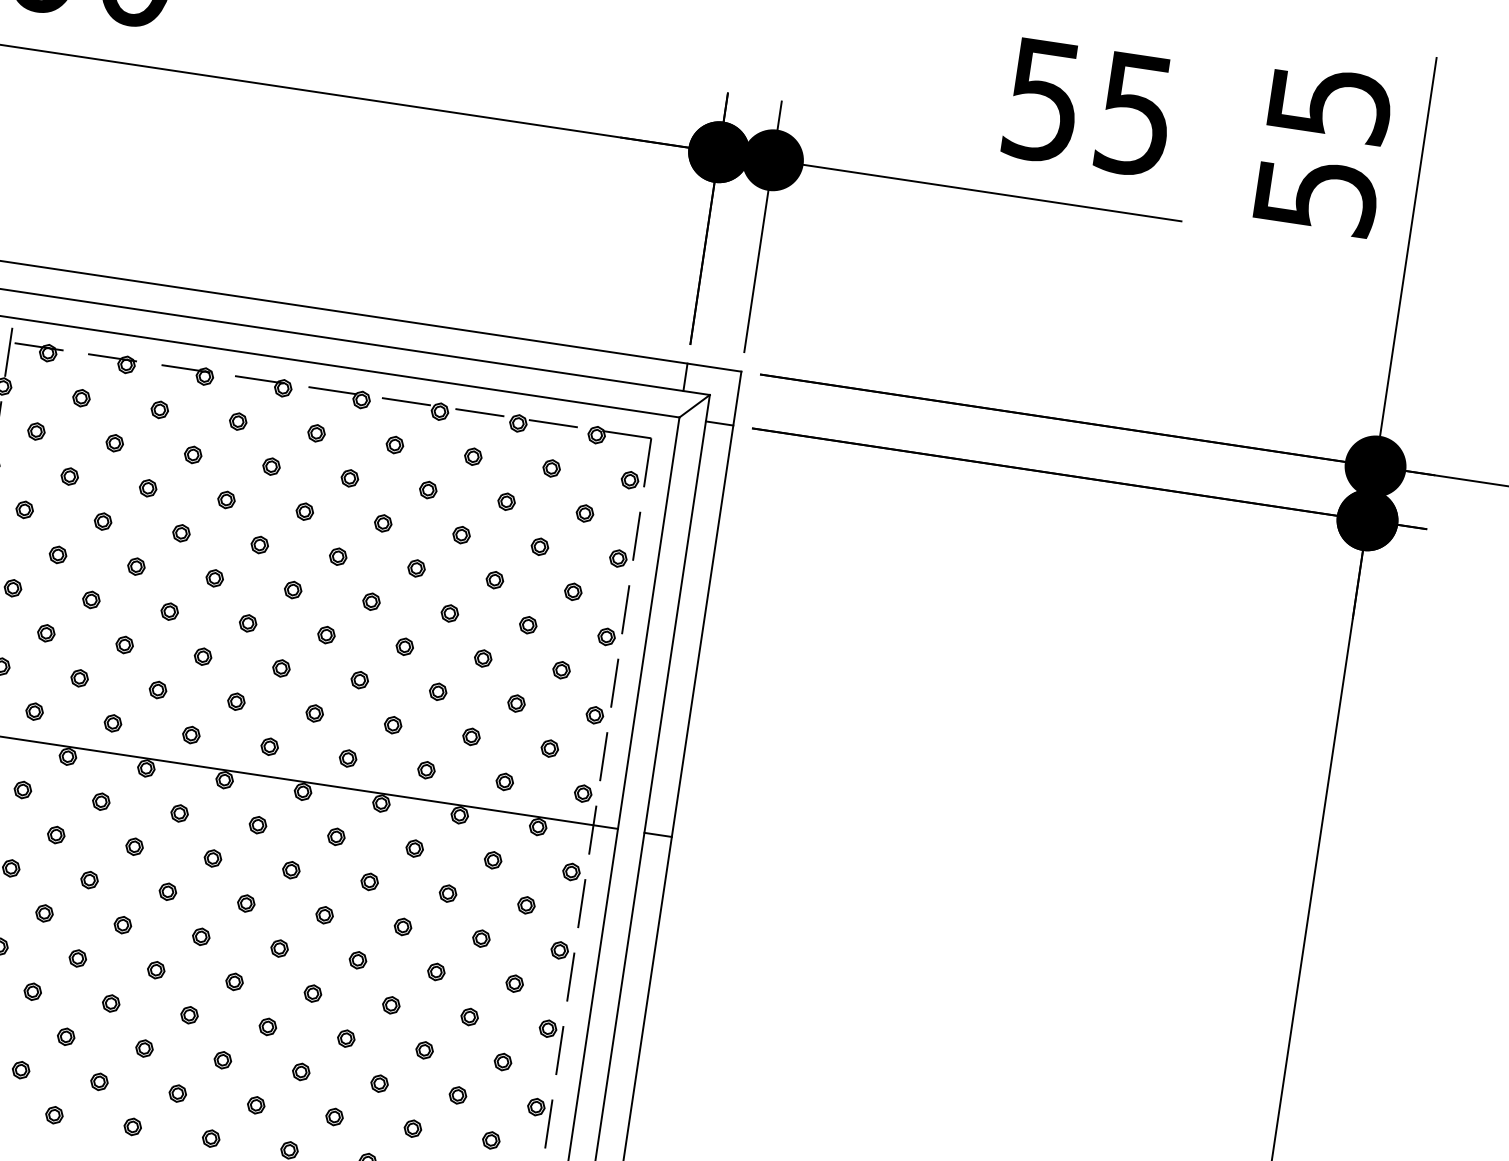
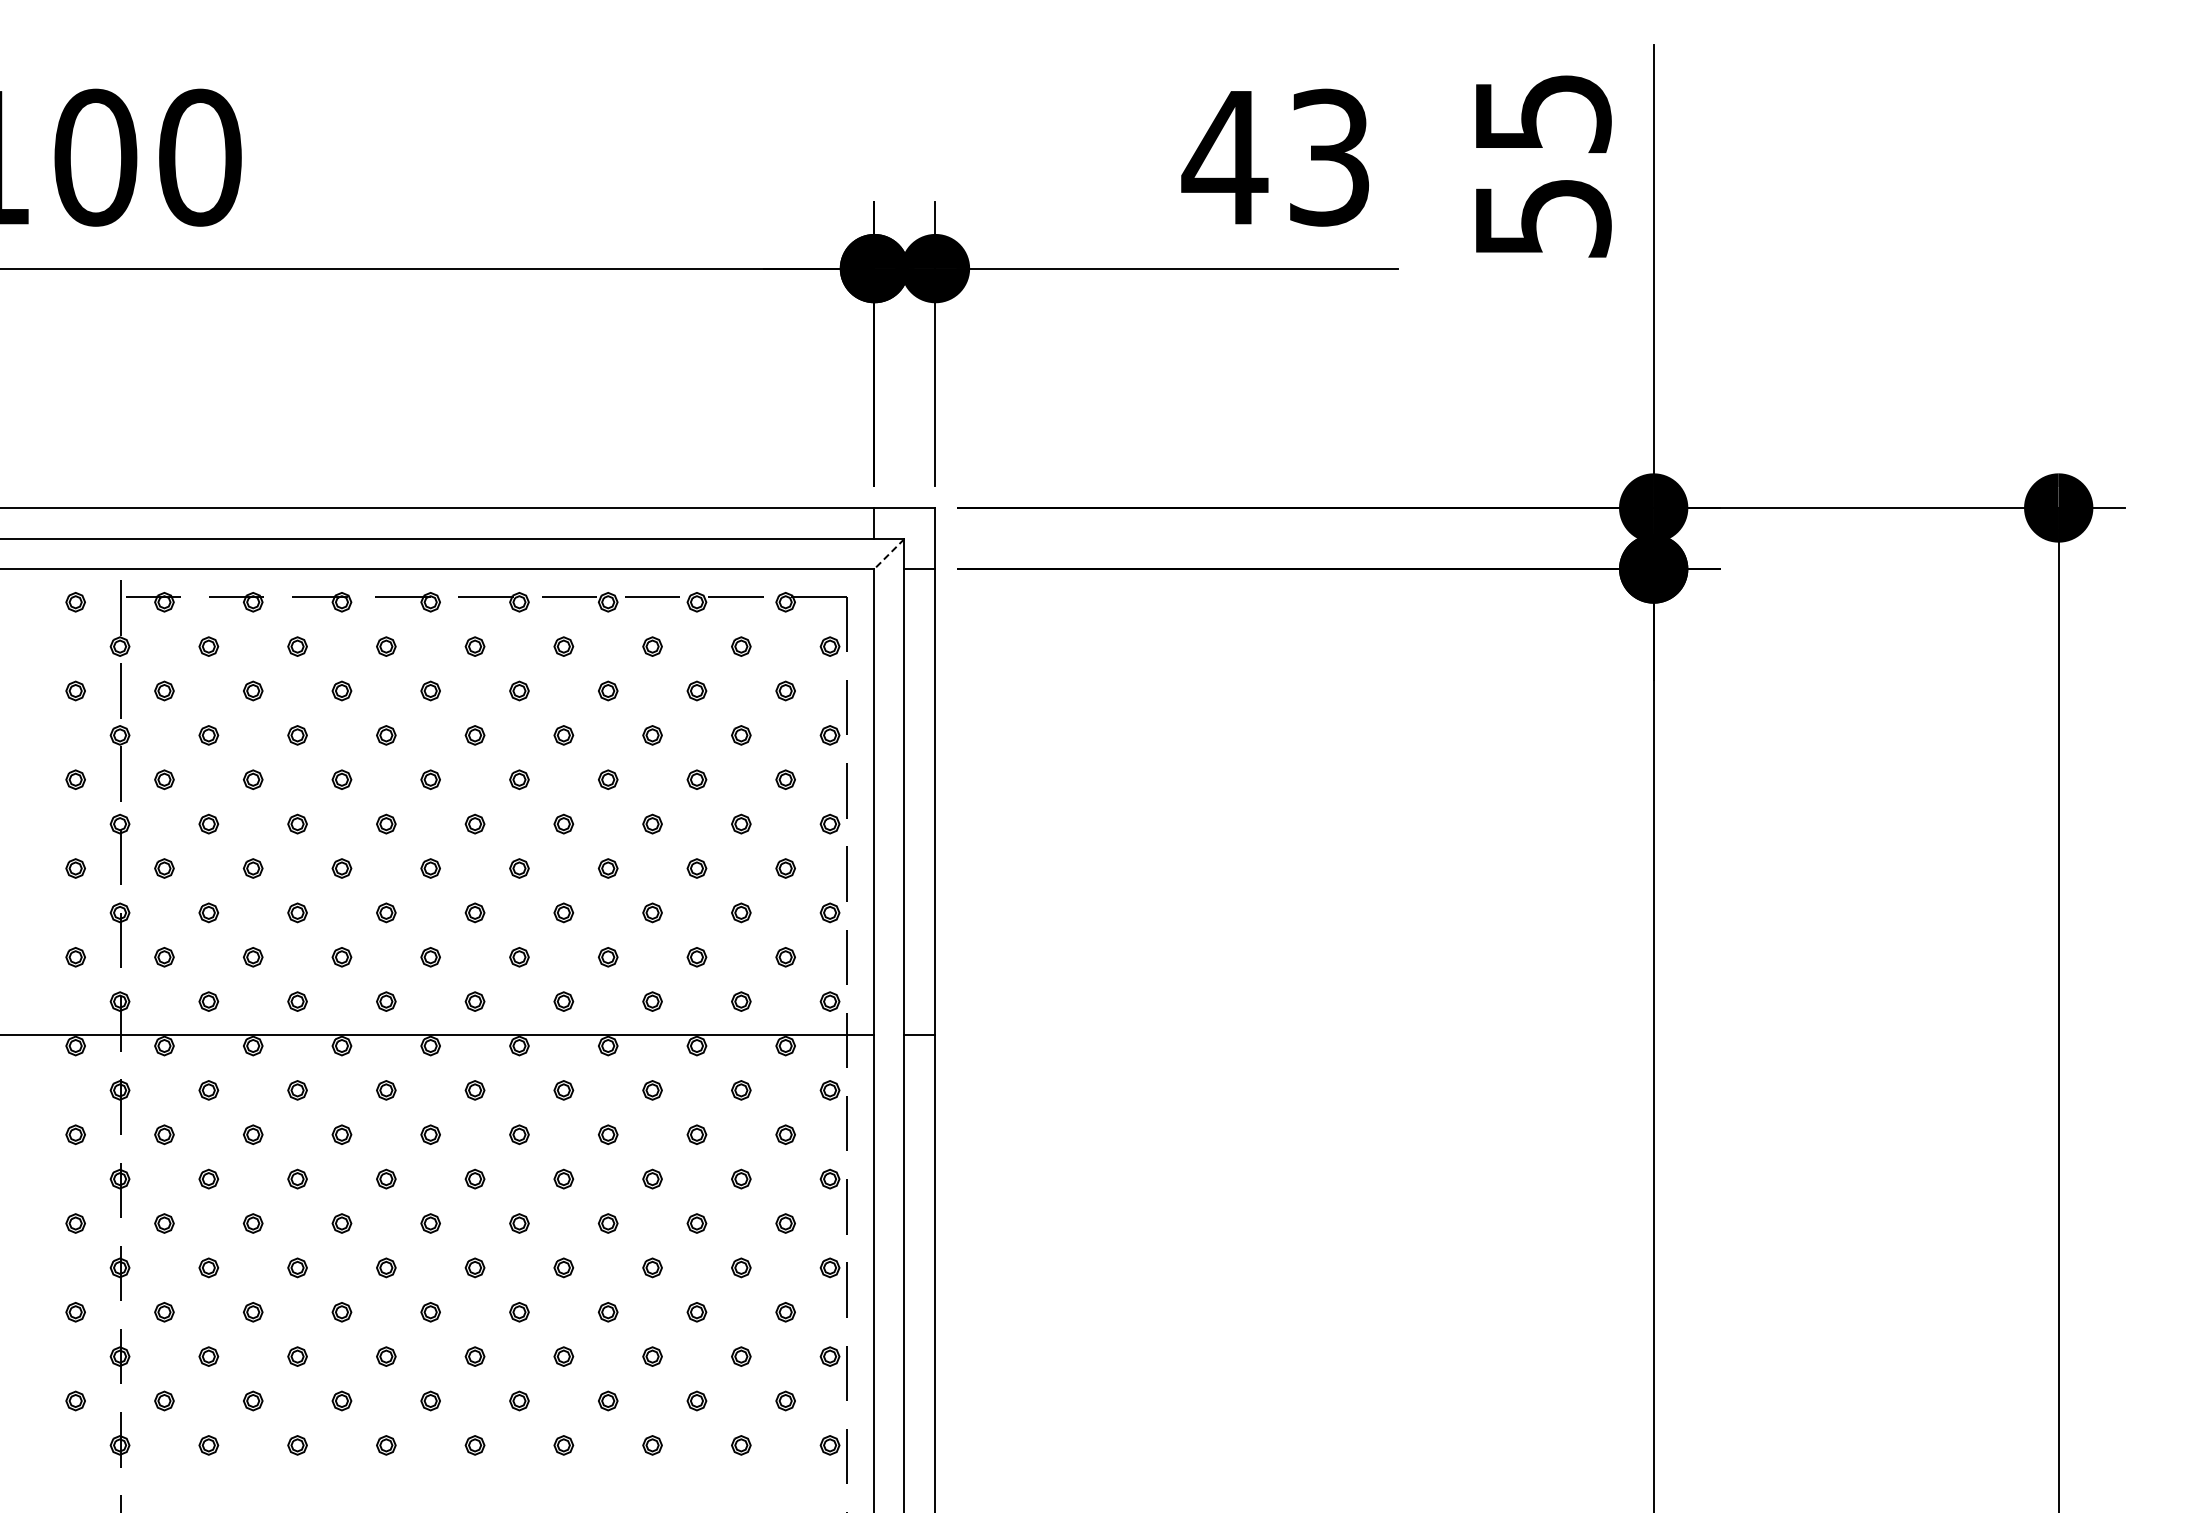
text: (1087, 107) -> (1275, 157), 55 -> 43
line: (694, 406) -> (889, 554), solid -> dashed

